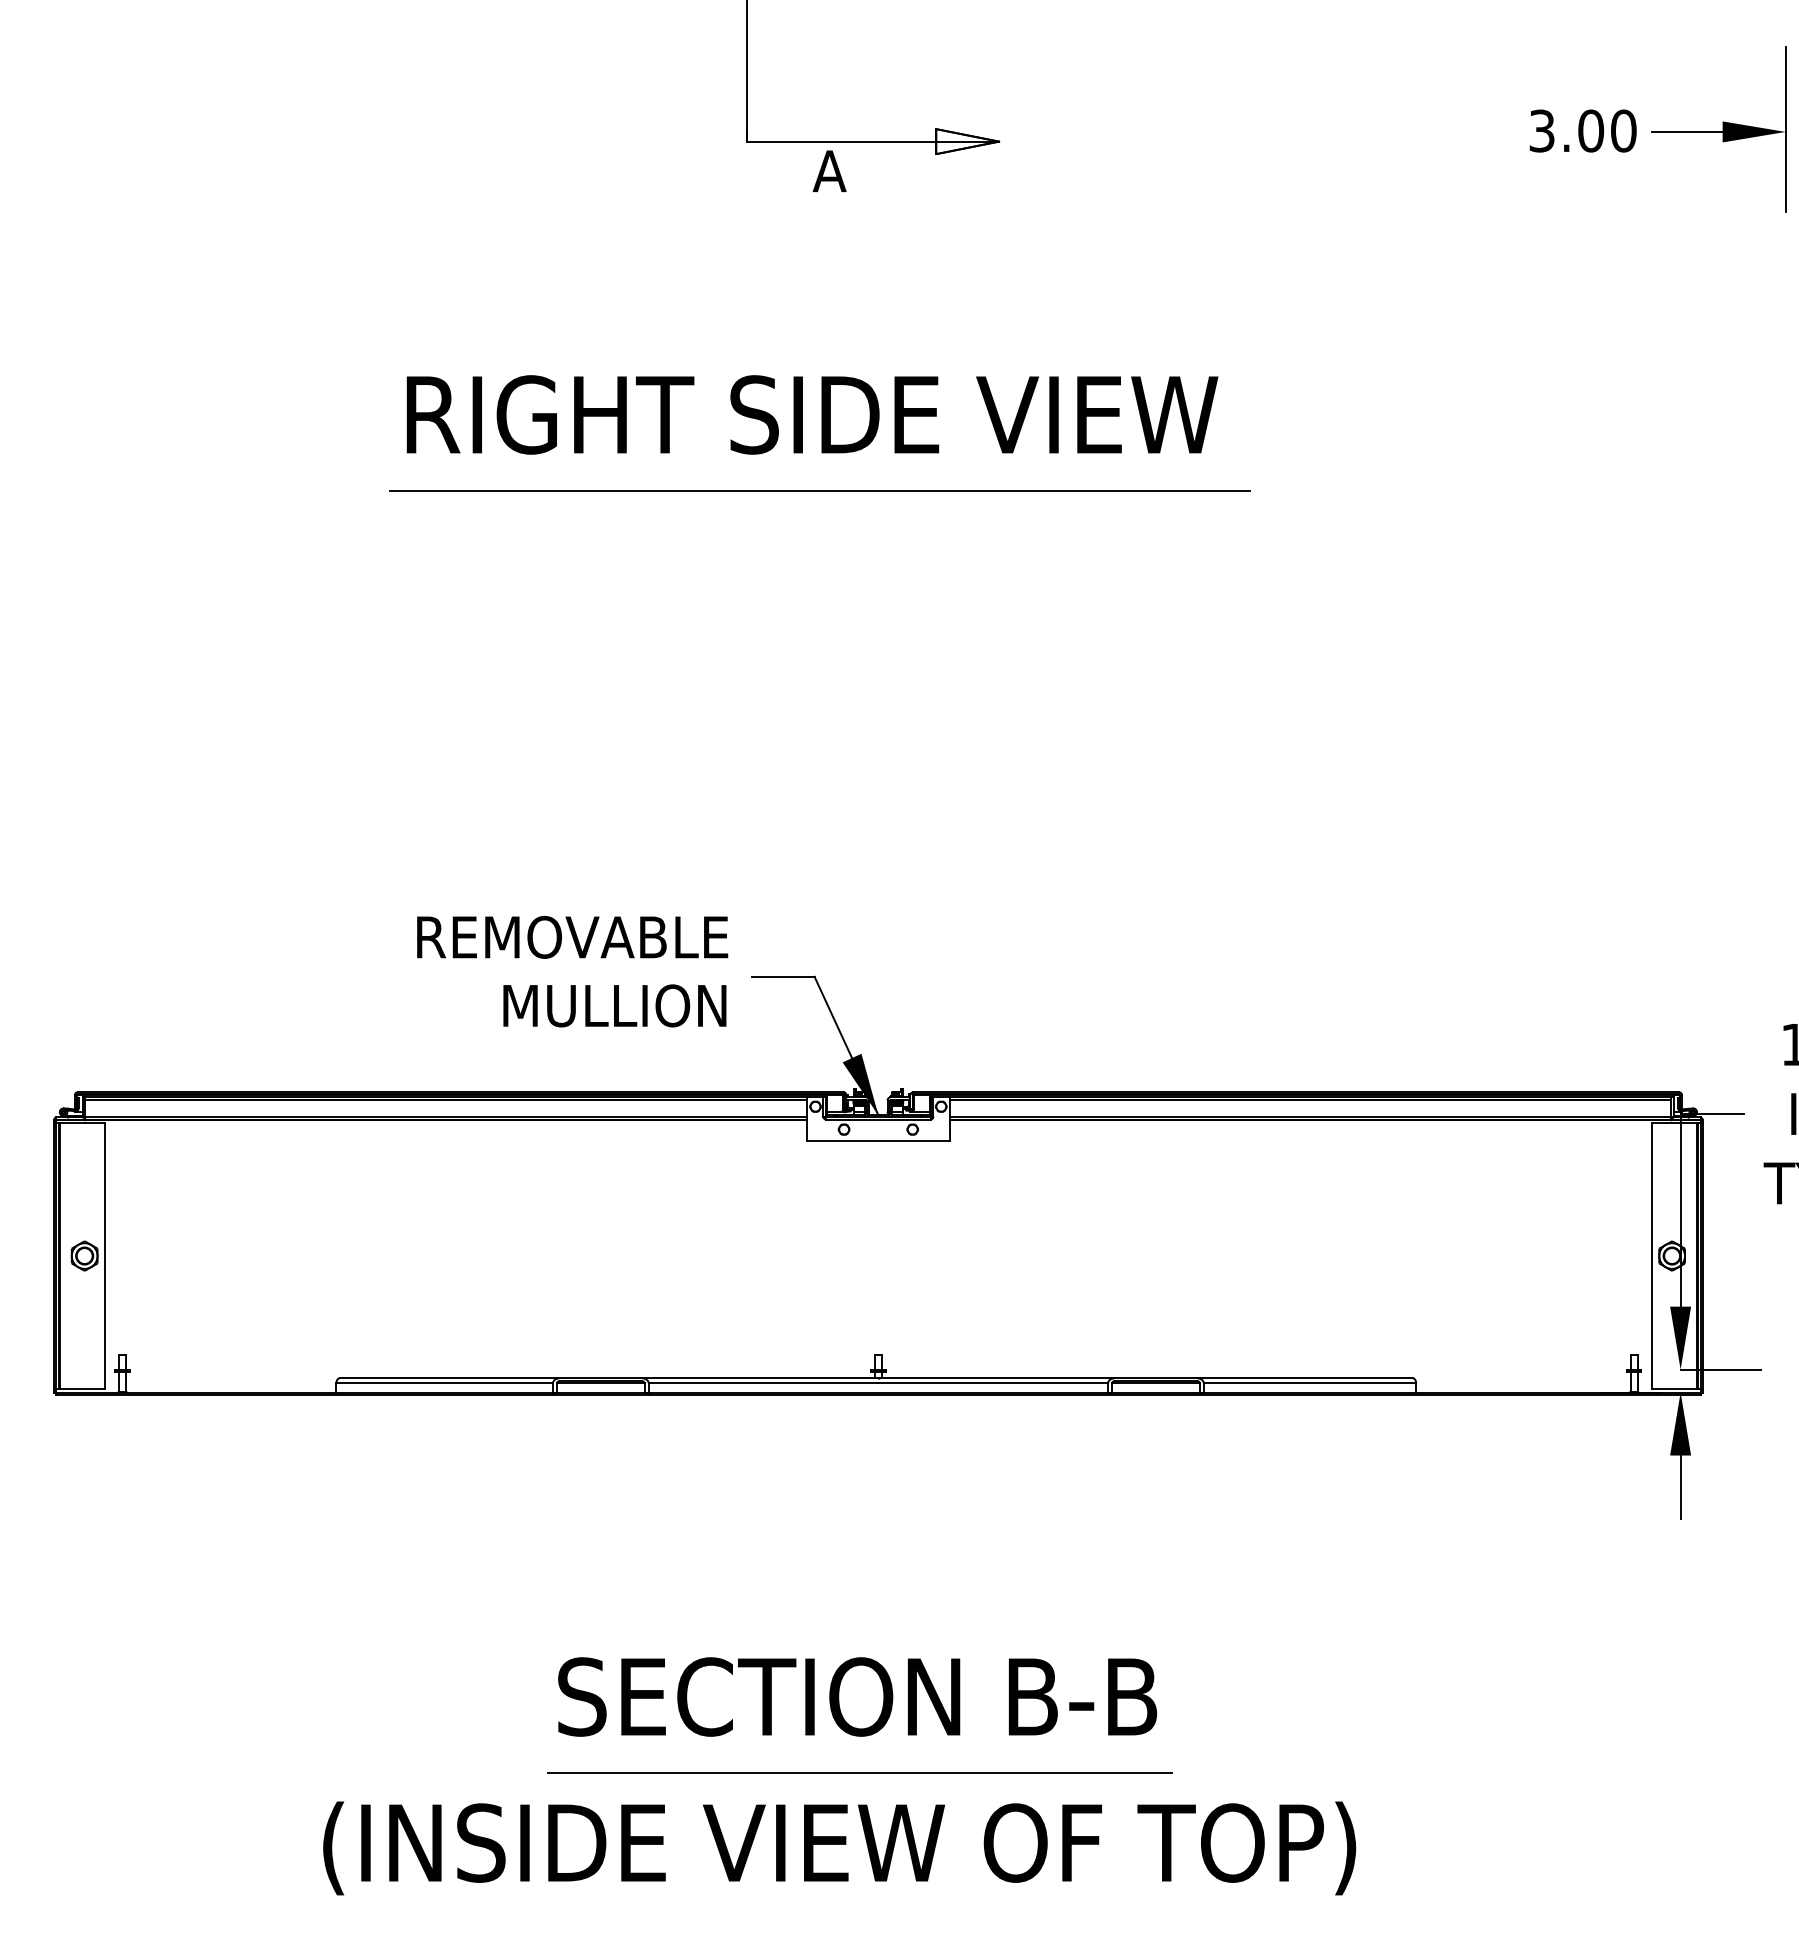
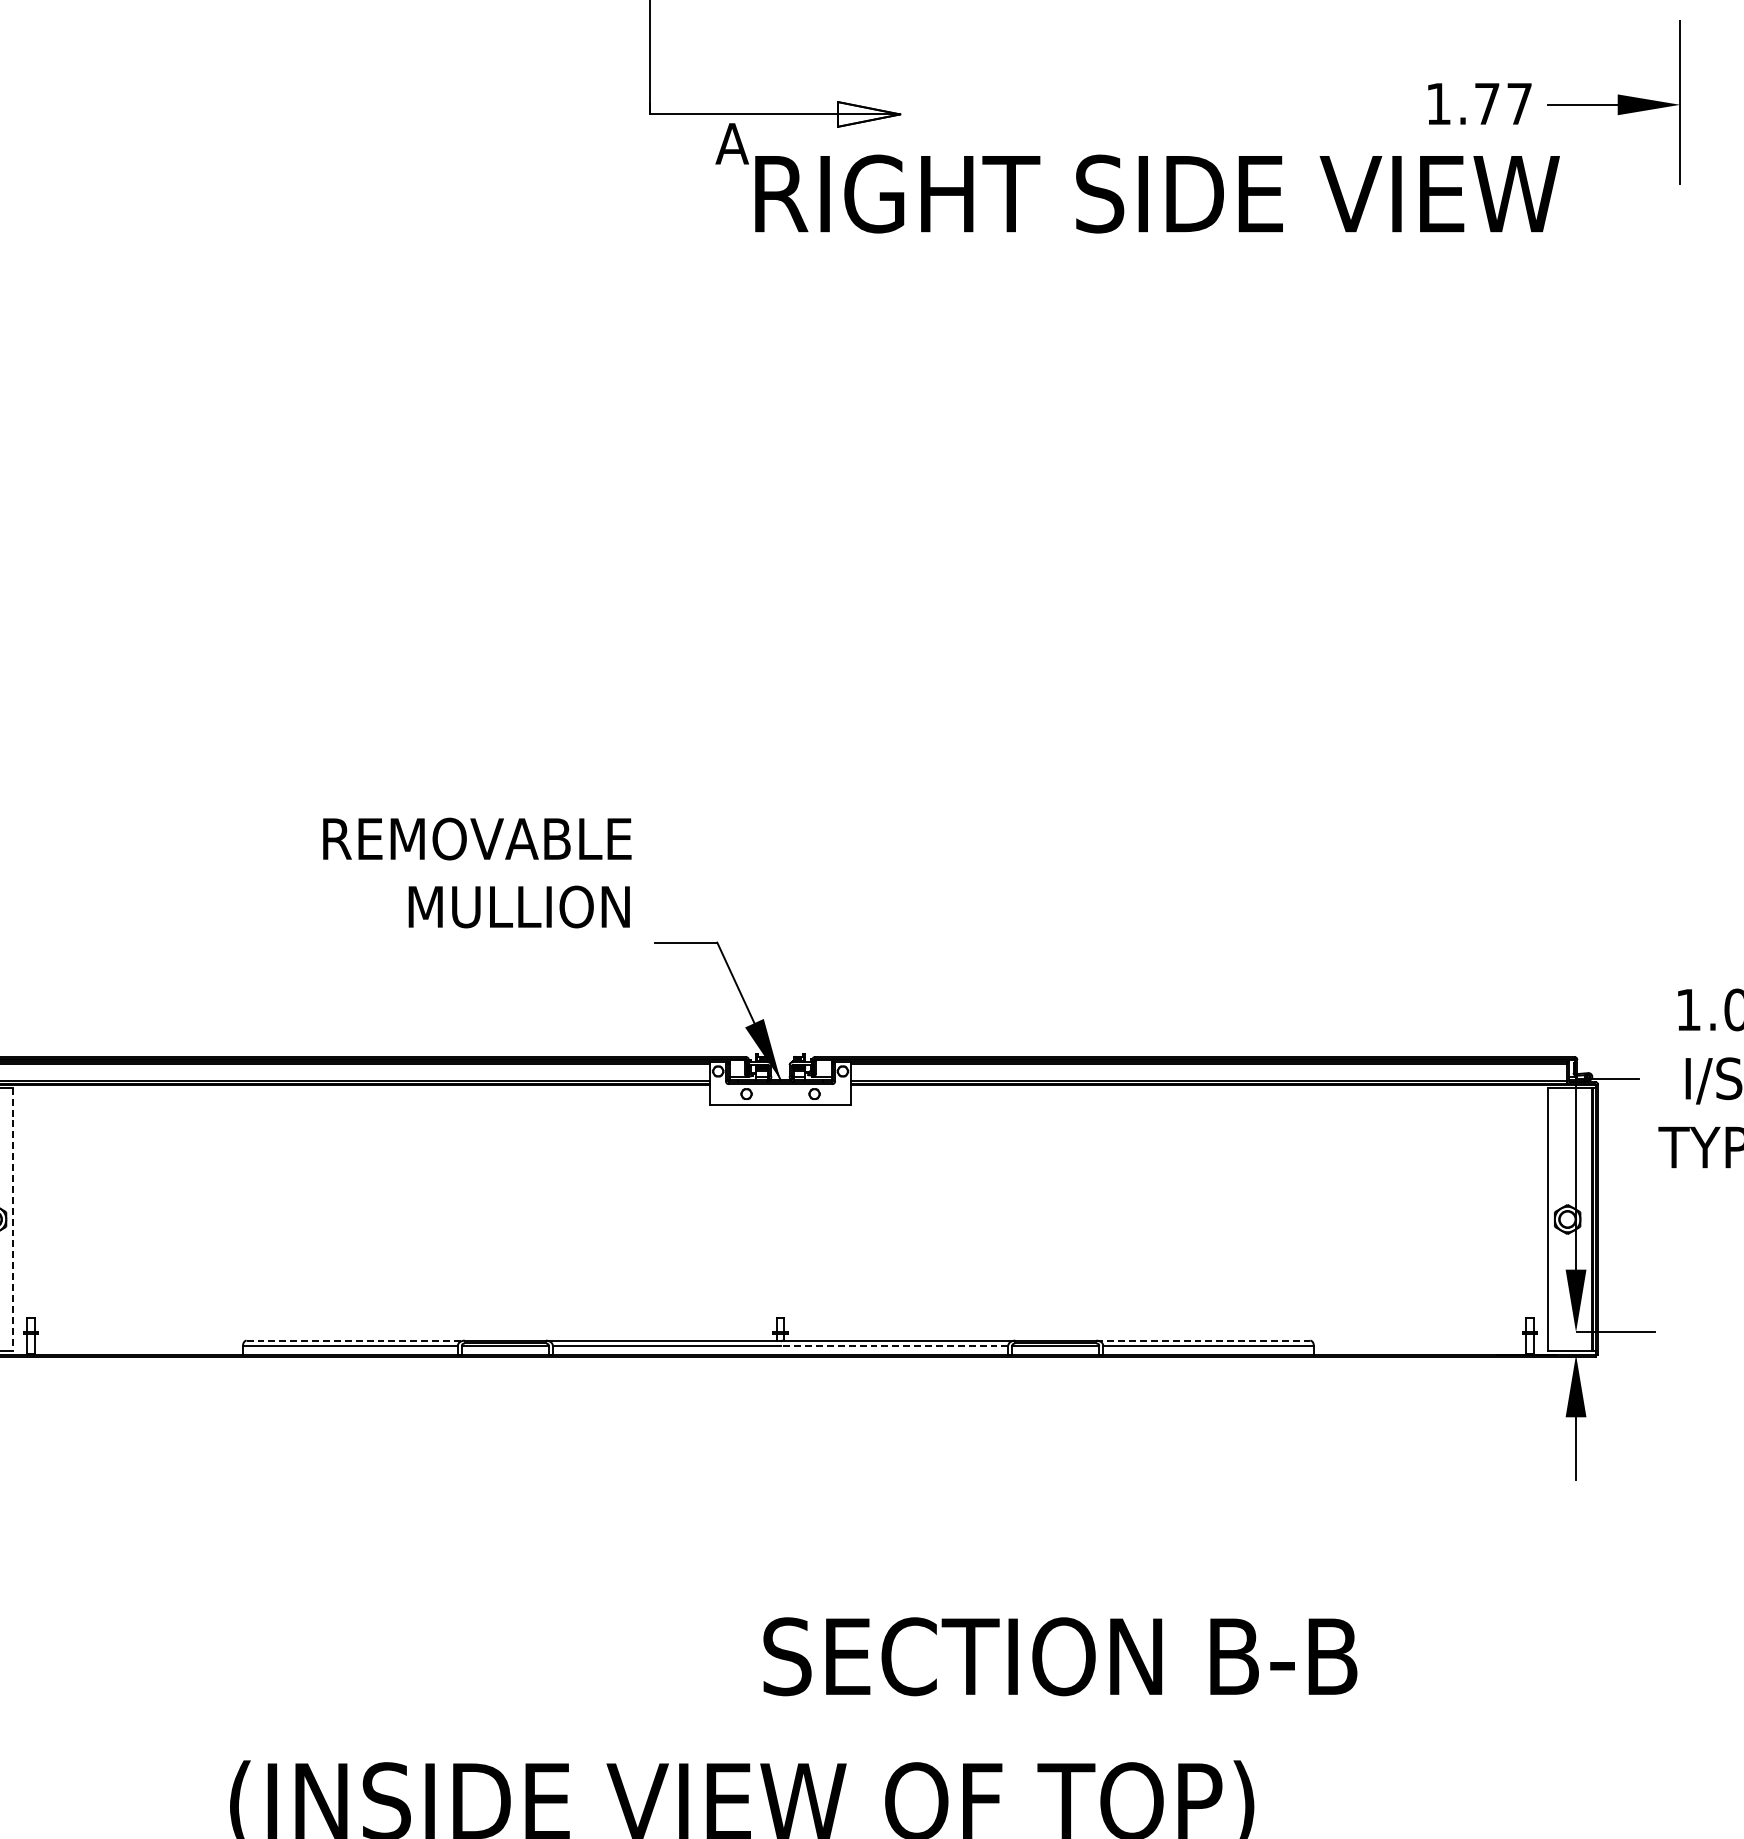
text: (1582, 130) -> (1478, 103), 3.00 -> 1.77
text: (812, 414) -> (1157, 193), moved
line: (819, 491) -> (722, 461), removed
text: (572, 971) -> (477, 872), moved
line: (104, 1256) -> (13, 1219), solid -> dashed
line: (450, 1378) -> (356, 1340), solid -> dashed
line: (1304, 1378) -> (1203, 1340), solid -> dashed
line: (993, 1383) -> (894, 1345), solid -> dashed
text: (857, 1696) -> (1060, 1656), moved
line: (859, 1773) -> (761, 1732), removed

